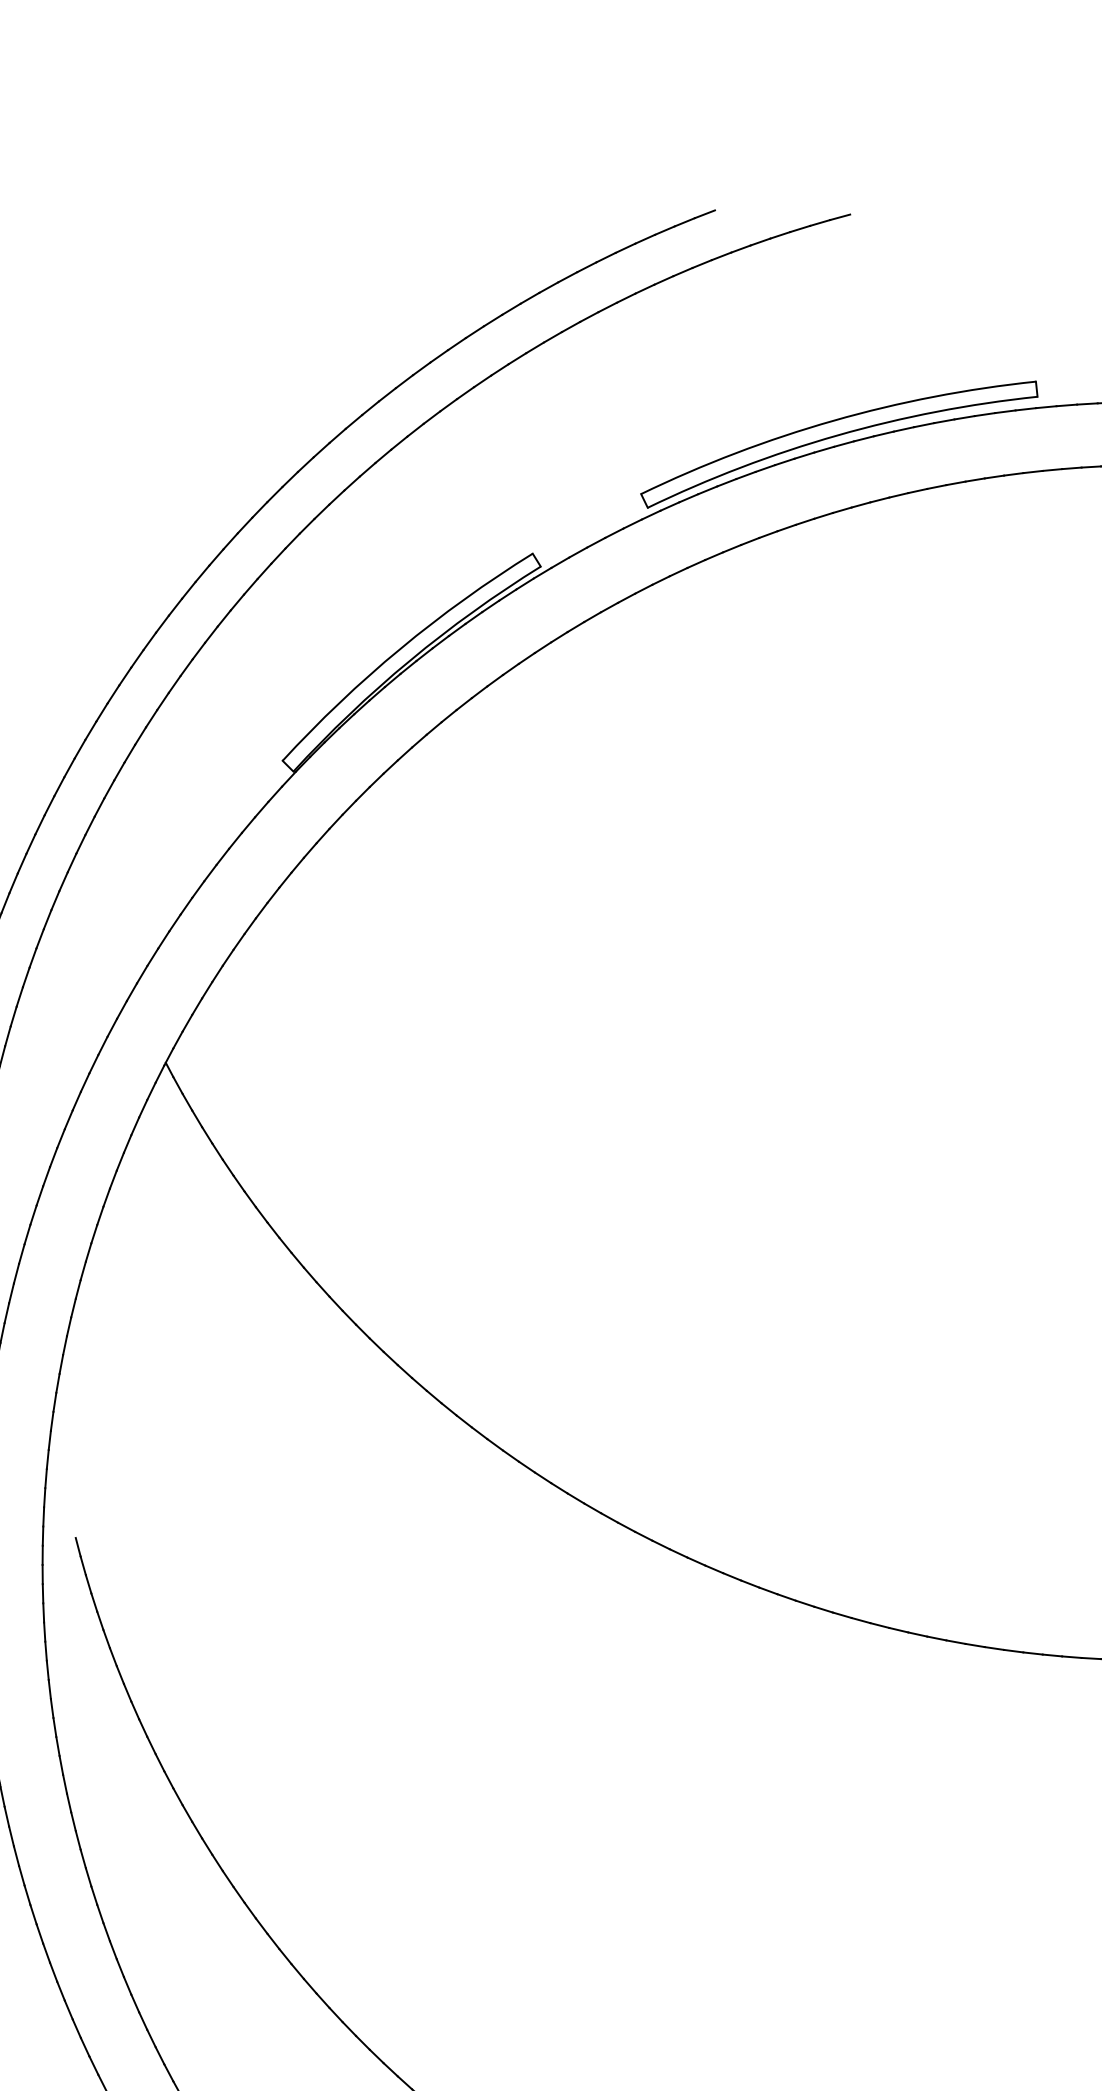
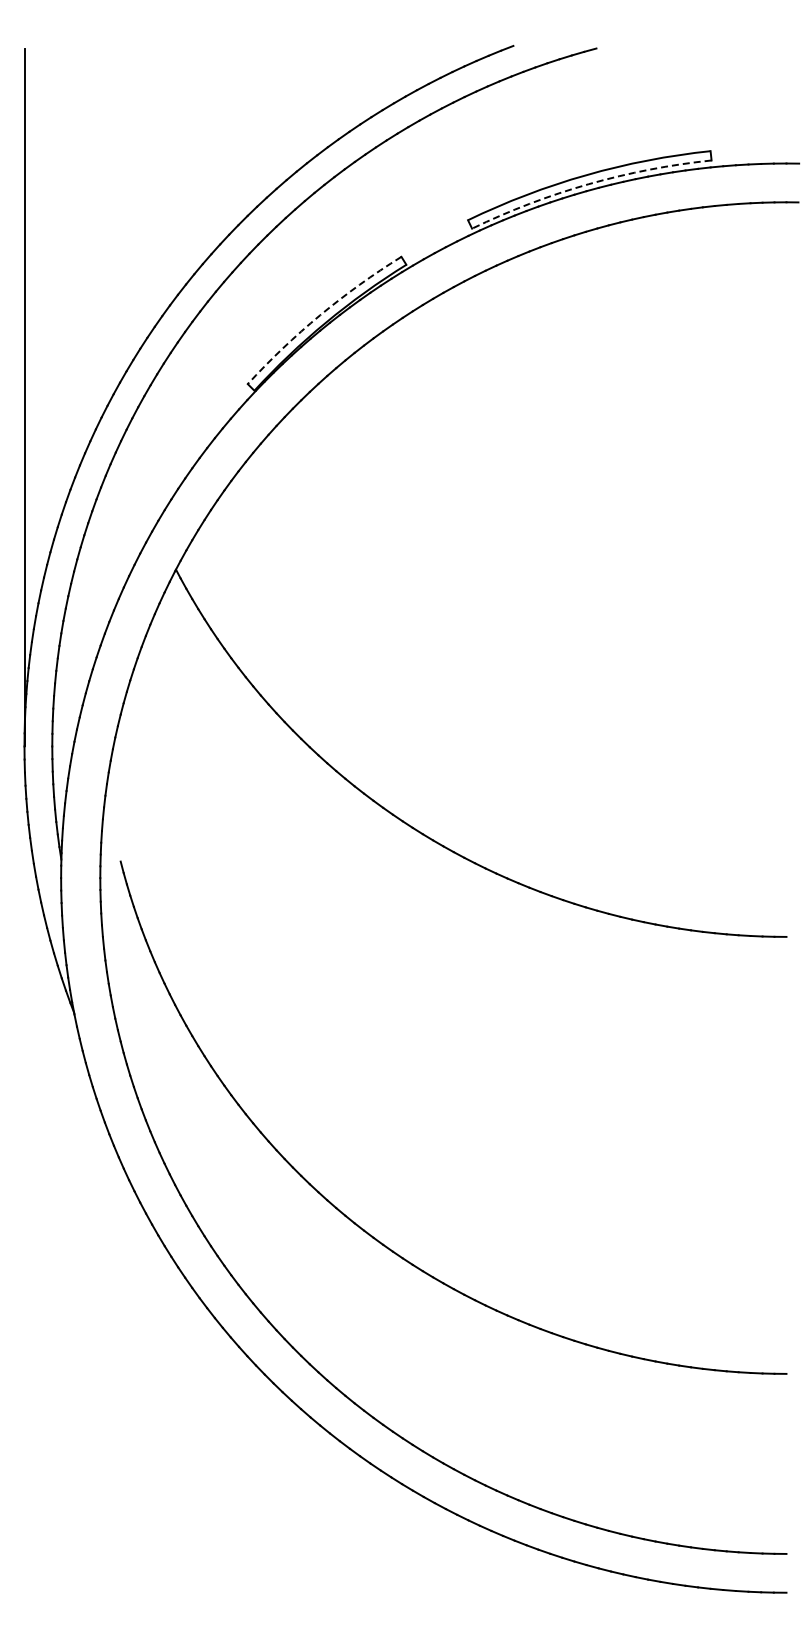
arc: (837, 435) -> (588, 184), solid -> dashed
arc: (400, 649) -> (320, 315), solid -> dashed

